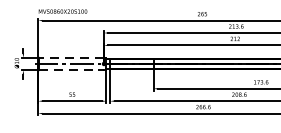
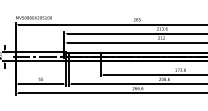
line: (70, 58) -> (39, 52), dashed -> solid
line: (71, 70) -> (40, 61), dashed -> solid

